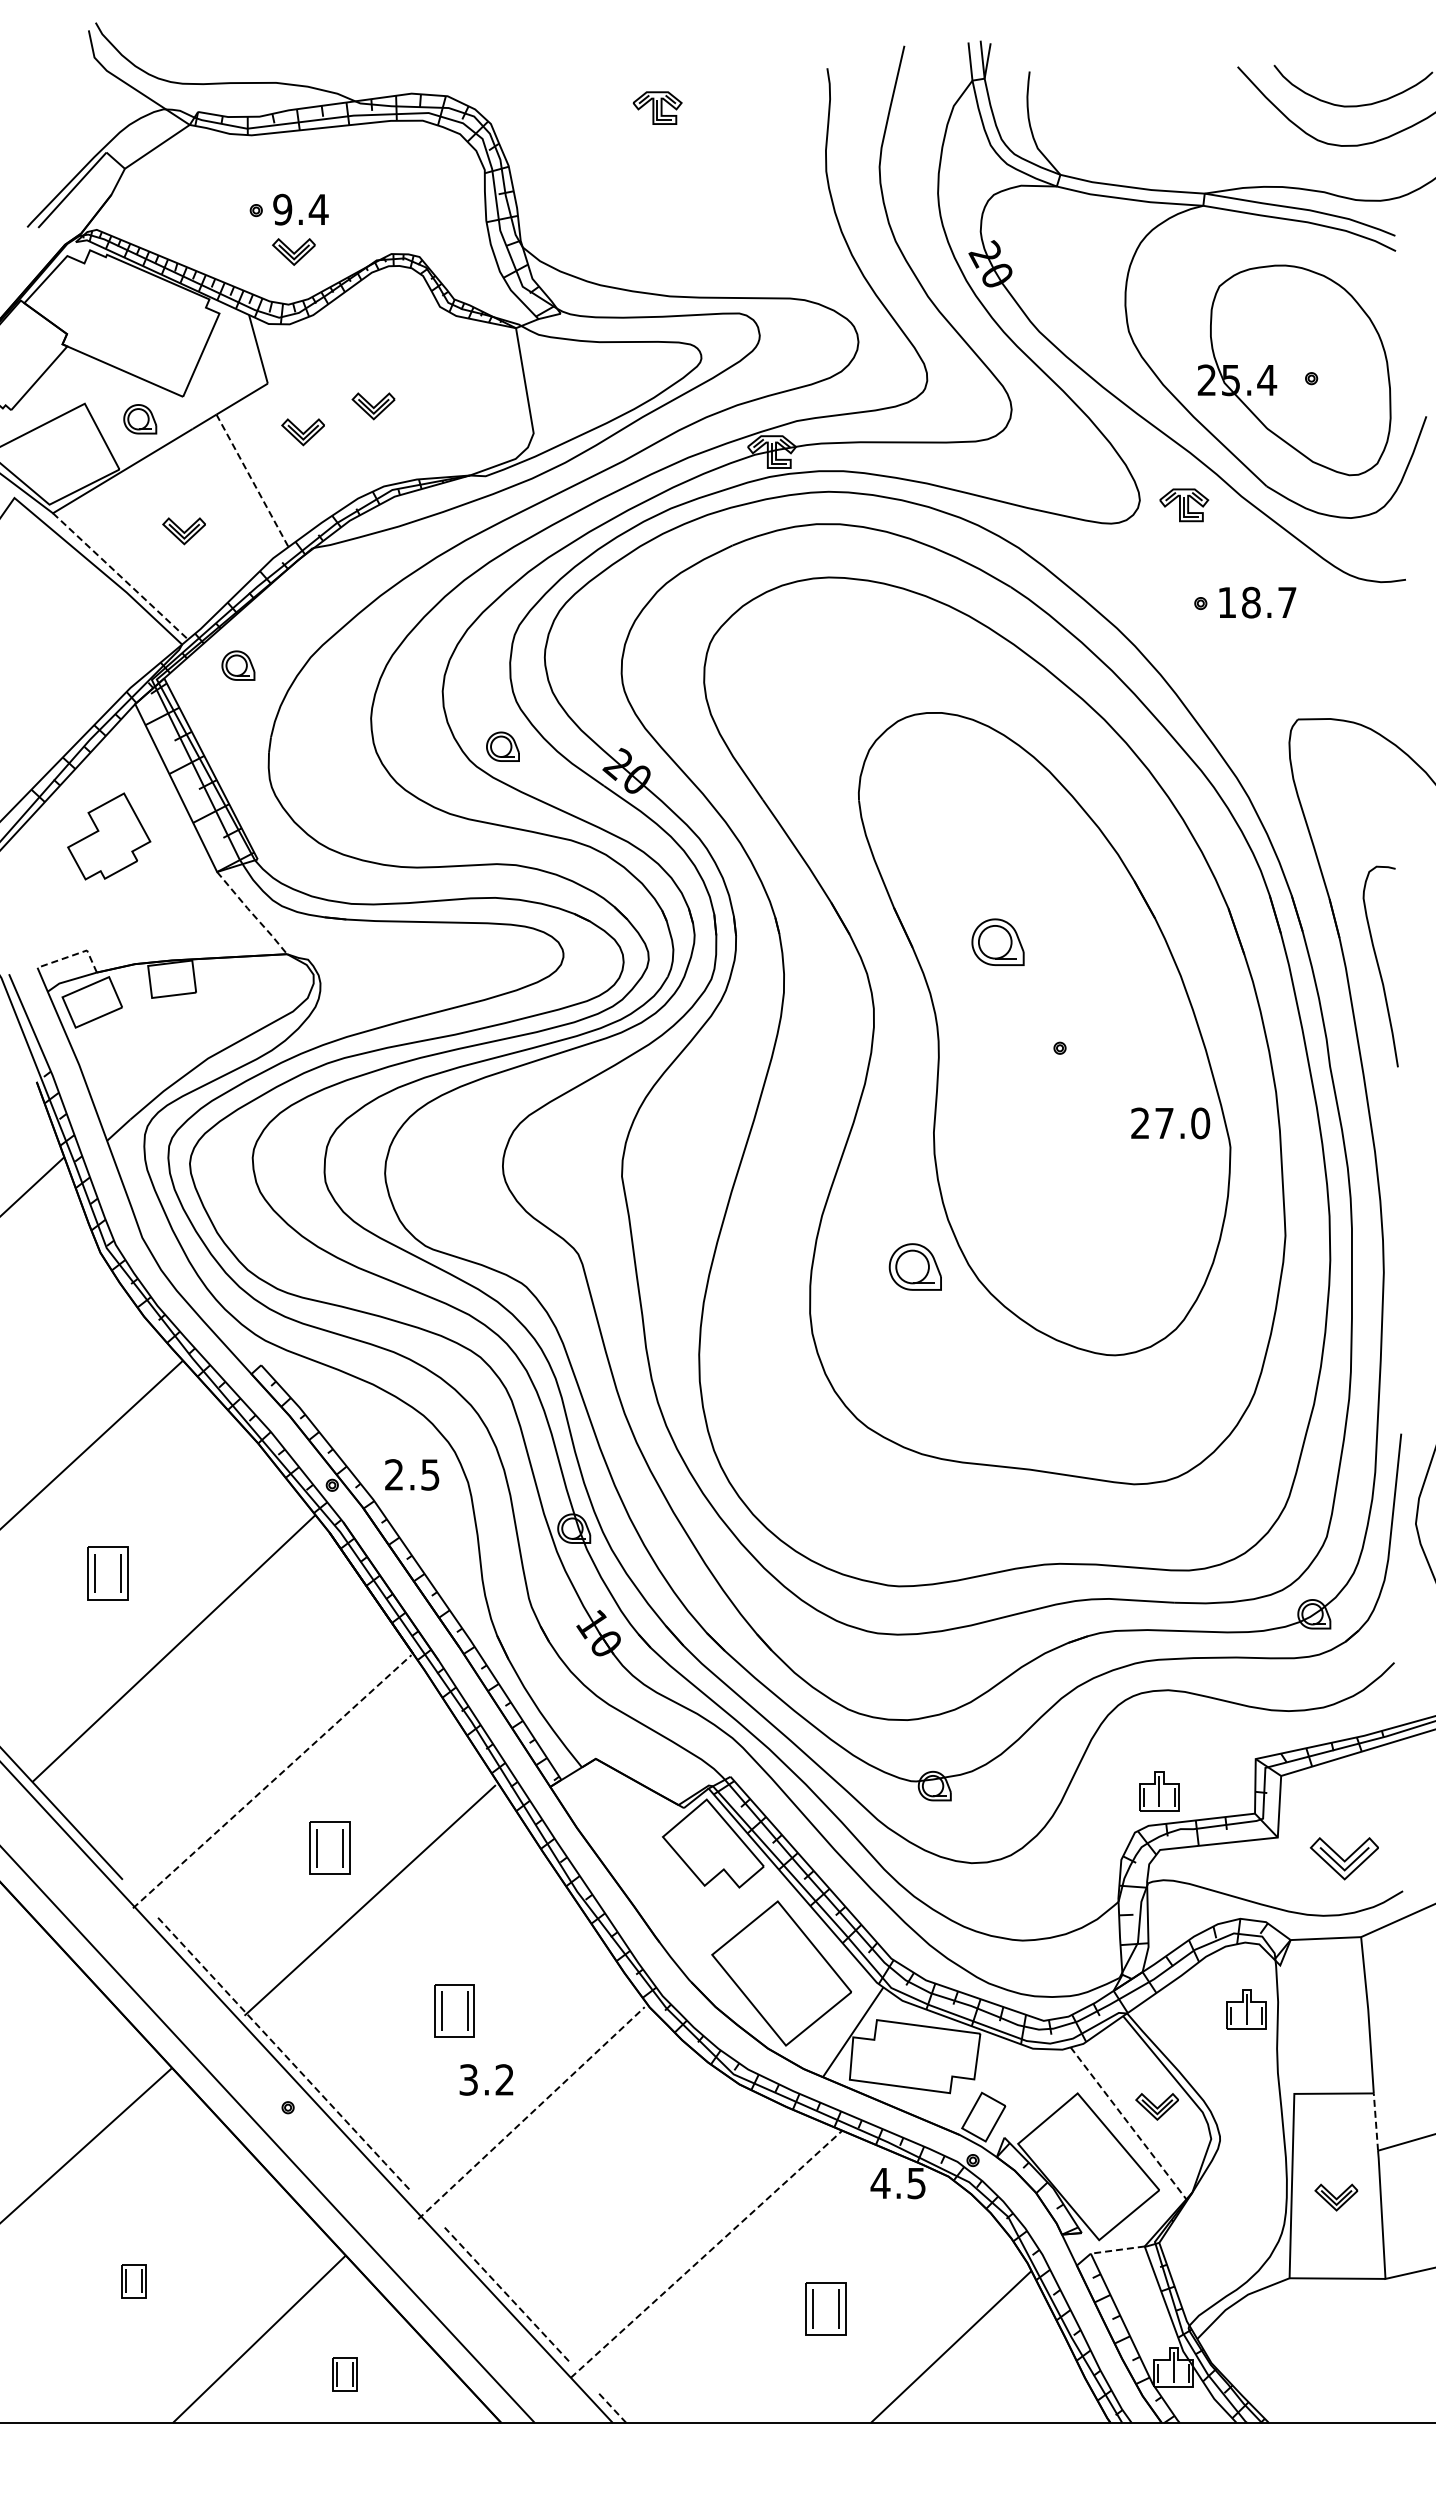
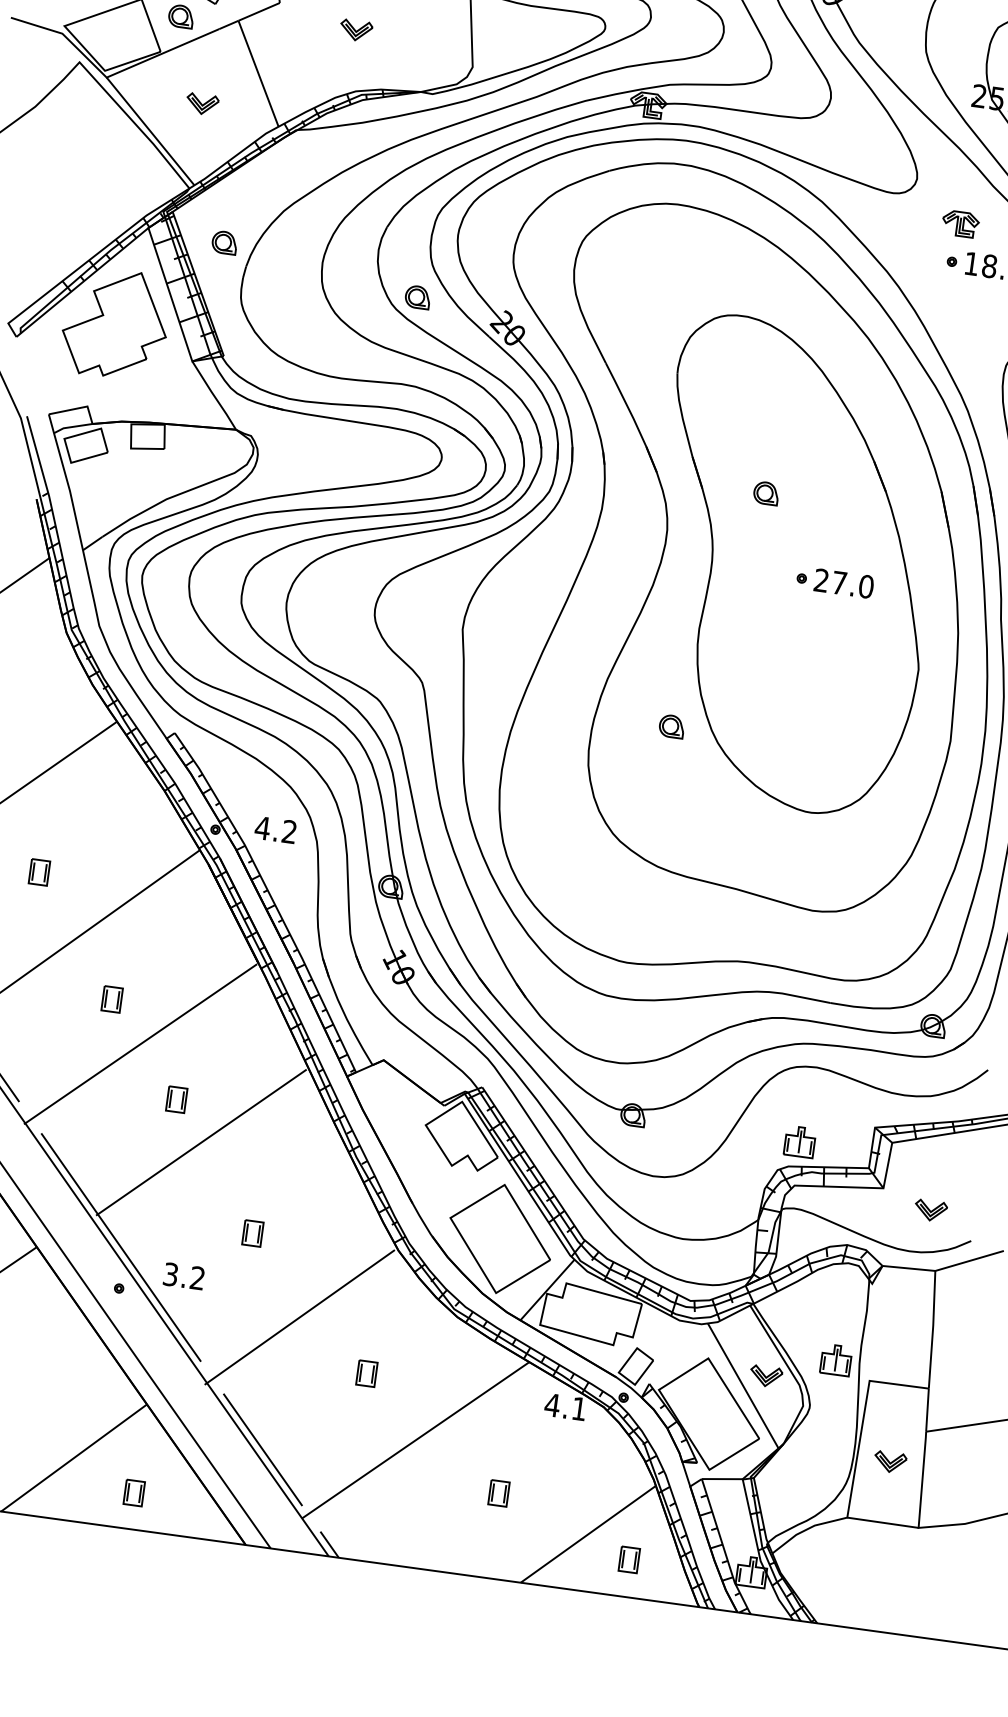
part: (302, 432) -> (300, 42), removed
line: (252, 481) -> (258, 74), dashed -> solid
part: (1184, 505) -> (960, 224), moved
line: (120, 576) -> (150, 131), dashed -> solid
part: (238, 665) -> (224, 242), moved
part: (108, 836) -> (115, 323), size x1.67
line: (252, 913) -> (214, 395), dashed -> solid
part: (997, 942) -> (766, 493), size x0.62
line: (74, 955) -> (77, 408), dashed -> solid
text: (1170, 1123) -> (843, 583), moved
part: (915, 1266) -> (671, 726), size x0.62
text: (411, 1474) -> (275, 829), 2.5 -> 4.2
part: (107, 1573) -> (39, 872), size x0.62
part: (226, 1727) -> (112, 999), added
line: (272, 1781) -> (140, 1044), dashed -> solid
part: (329, 1848) -> (176, 1099), size x0.62
part: (1344, 1858) -> (930, 1210), size x0.62
part: (1246, 2009) -> (836, 1360), moved
part: (454, 2010) -> (252, 1233), size x0.62
line: (283, 2053) -> (121, 1247), dashed -> solid
text: (486, 2079) -> (184, 1276), moved
line: (531, 2112) -> (299, 1316), dashed -> solid
line: (1375, 2122) -> (927, 1410), dashed -> solid
line: (1128, 2123) -> (743, 1385), dashed -> solid
part: (629, 2175) -> (366, 1373), added
text: (916, 2183) -> (579, 1409), 4.5 -> 4.1
line: (1117, 2250) -> (722, 1479), dashed -> solid
line: (706, 2254) -> (415, 1440), dashed -> solid
line: (506, 2294) -> (262, 1449), dashed -> solid
part: (825, 2309) -> (498, 1493), size x0.62
part: (1009, 2373) -> (629, 1559), added
line: (611, 2407) -> (329, 1544), dashed -> solid

